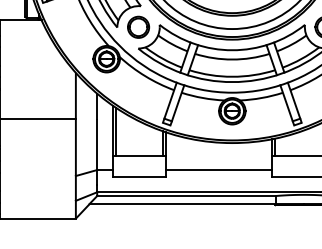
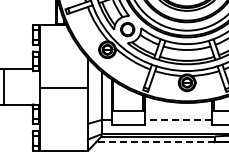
line: (218, 170) -> (178, 120), solid -> dashed
line: (182, 203) -> (155, 141), solid -> dashed

